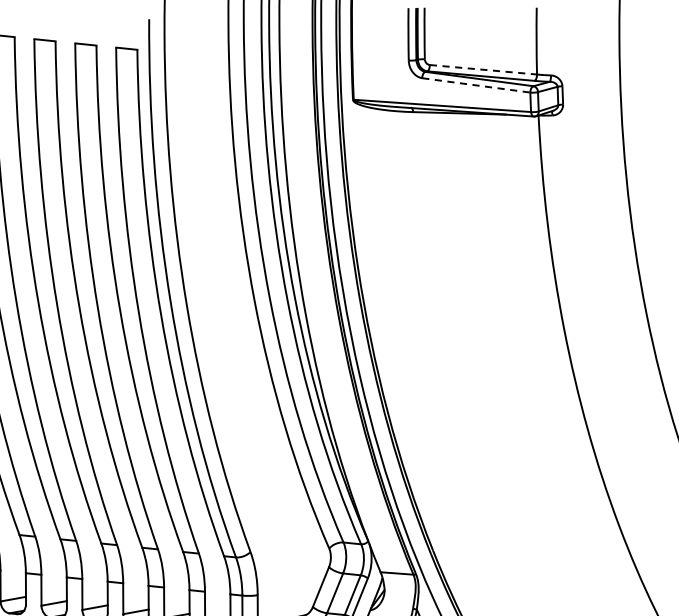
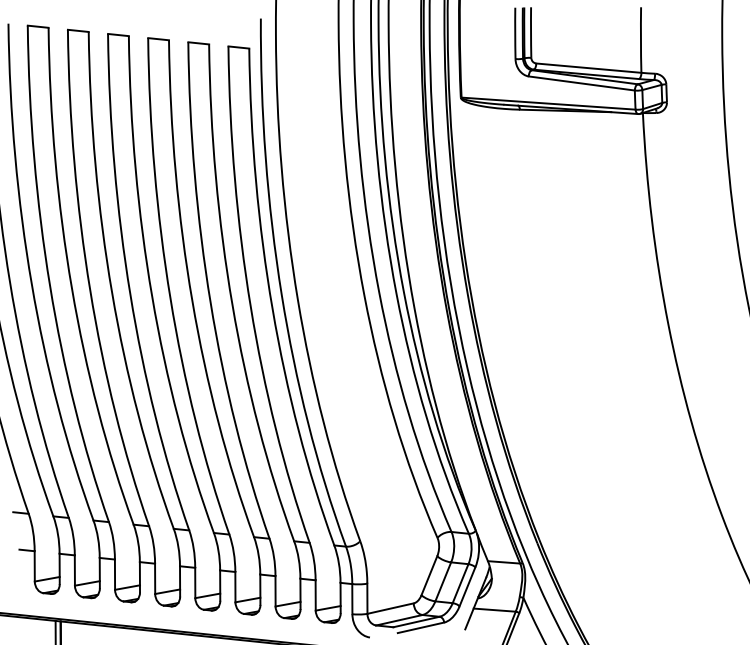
line: (483, 70) -> (588, 68), dashed -> solid
line: (477, 85) -> (582, 83), dashed -> solid

